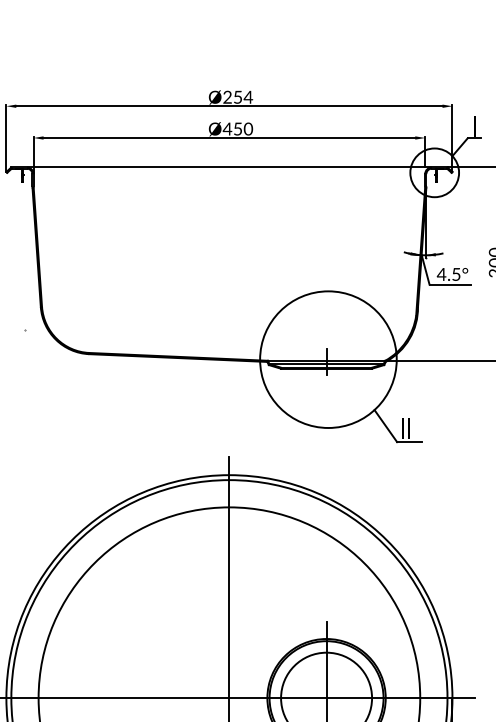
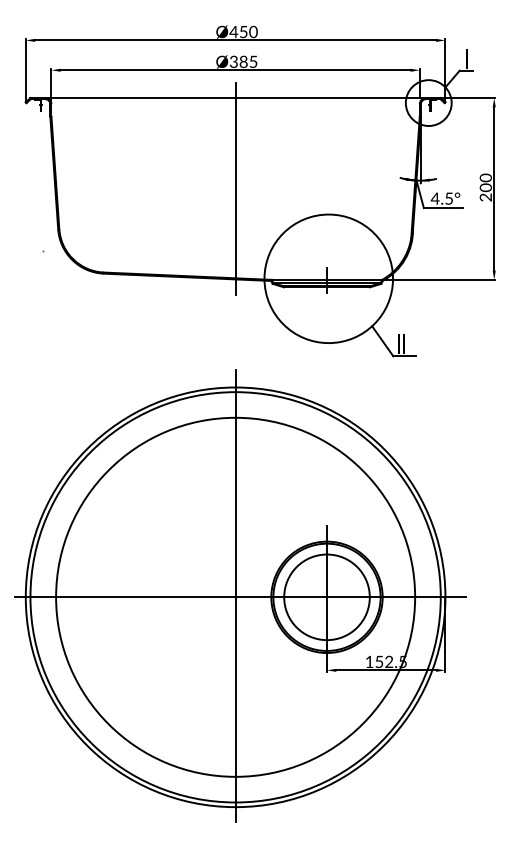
text: (237, 96) -> (243, 31), Ø254 -> Ø450
text: (237, 128) -> (243, 61), Ø450 -> Ø385
line: (229, 264) -> (235, 189), added

